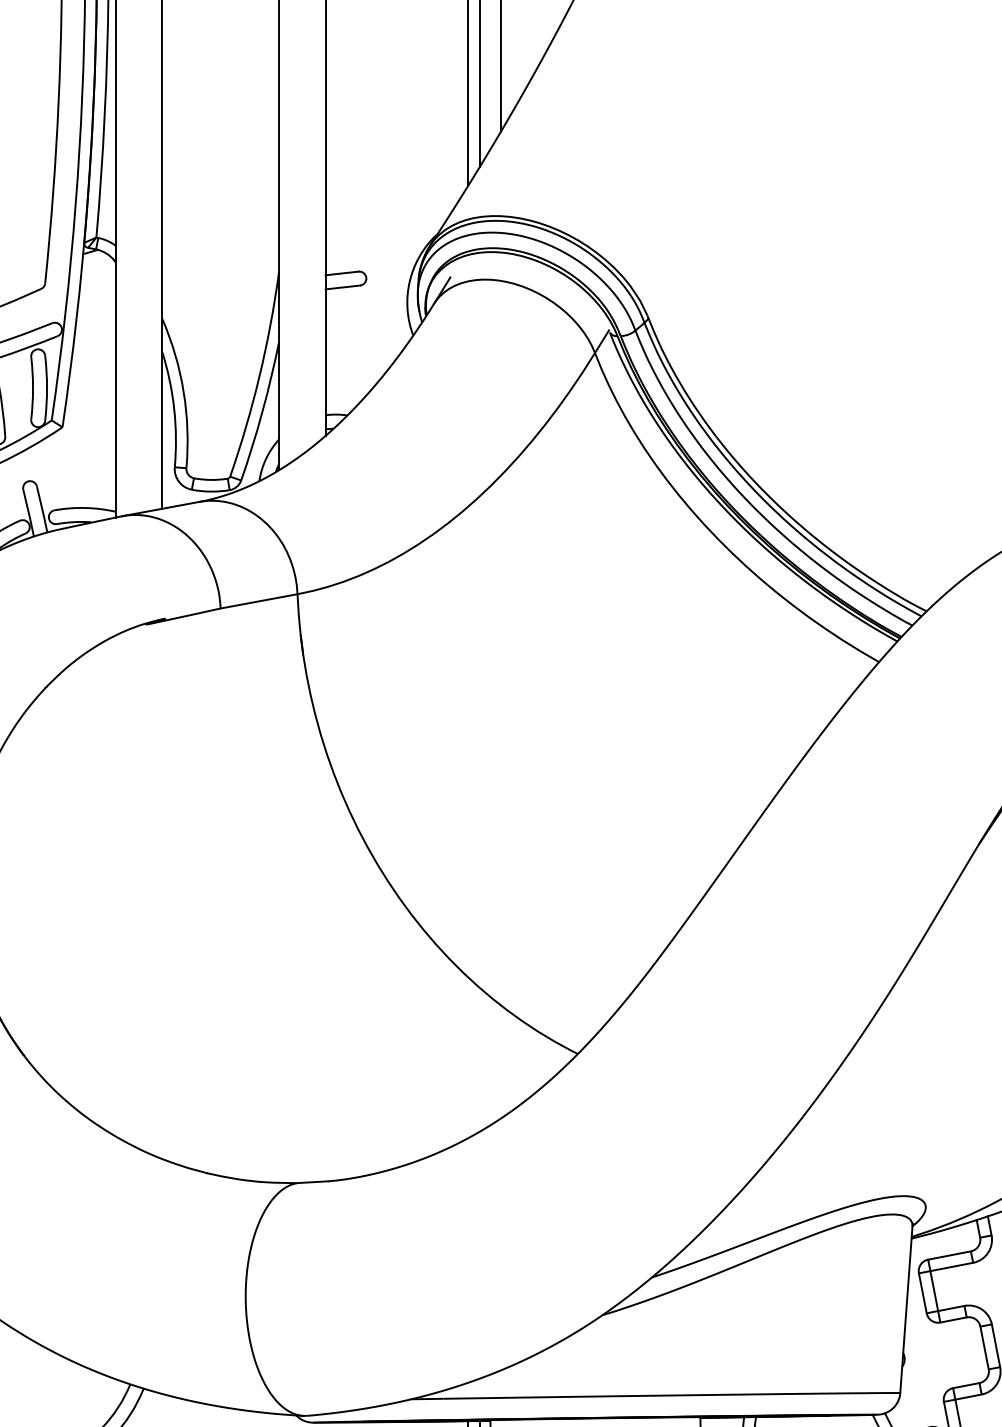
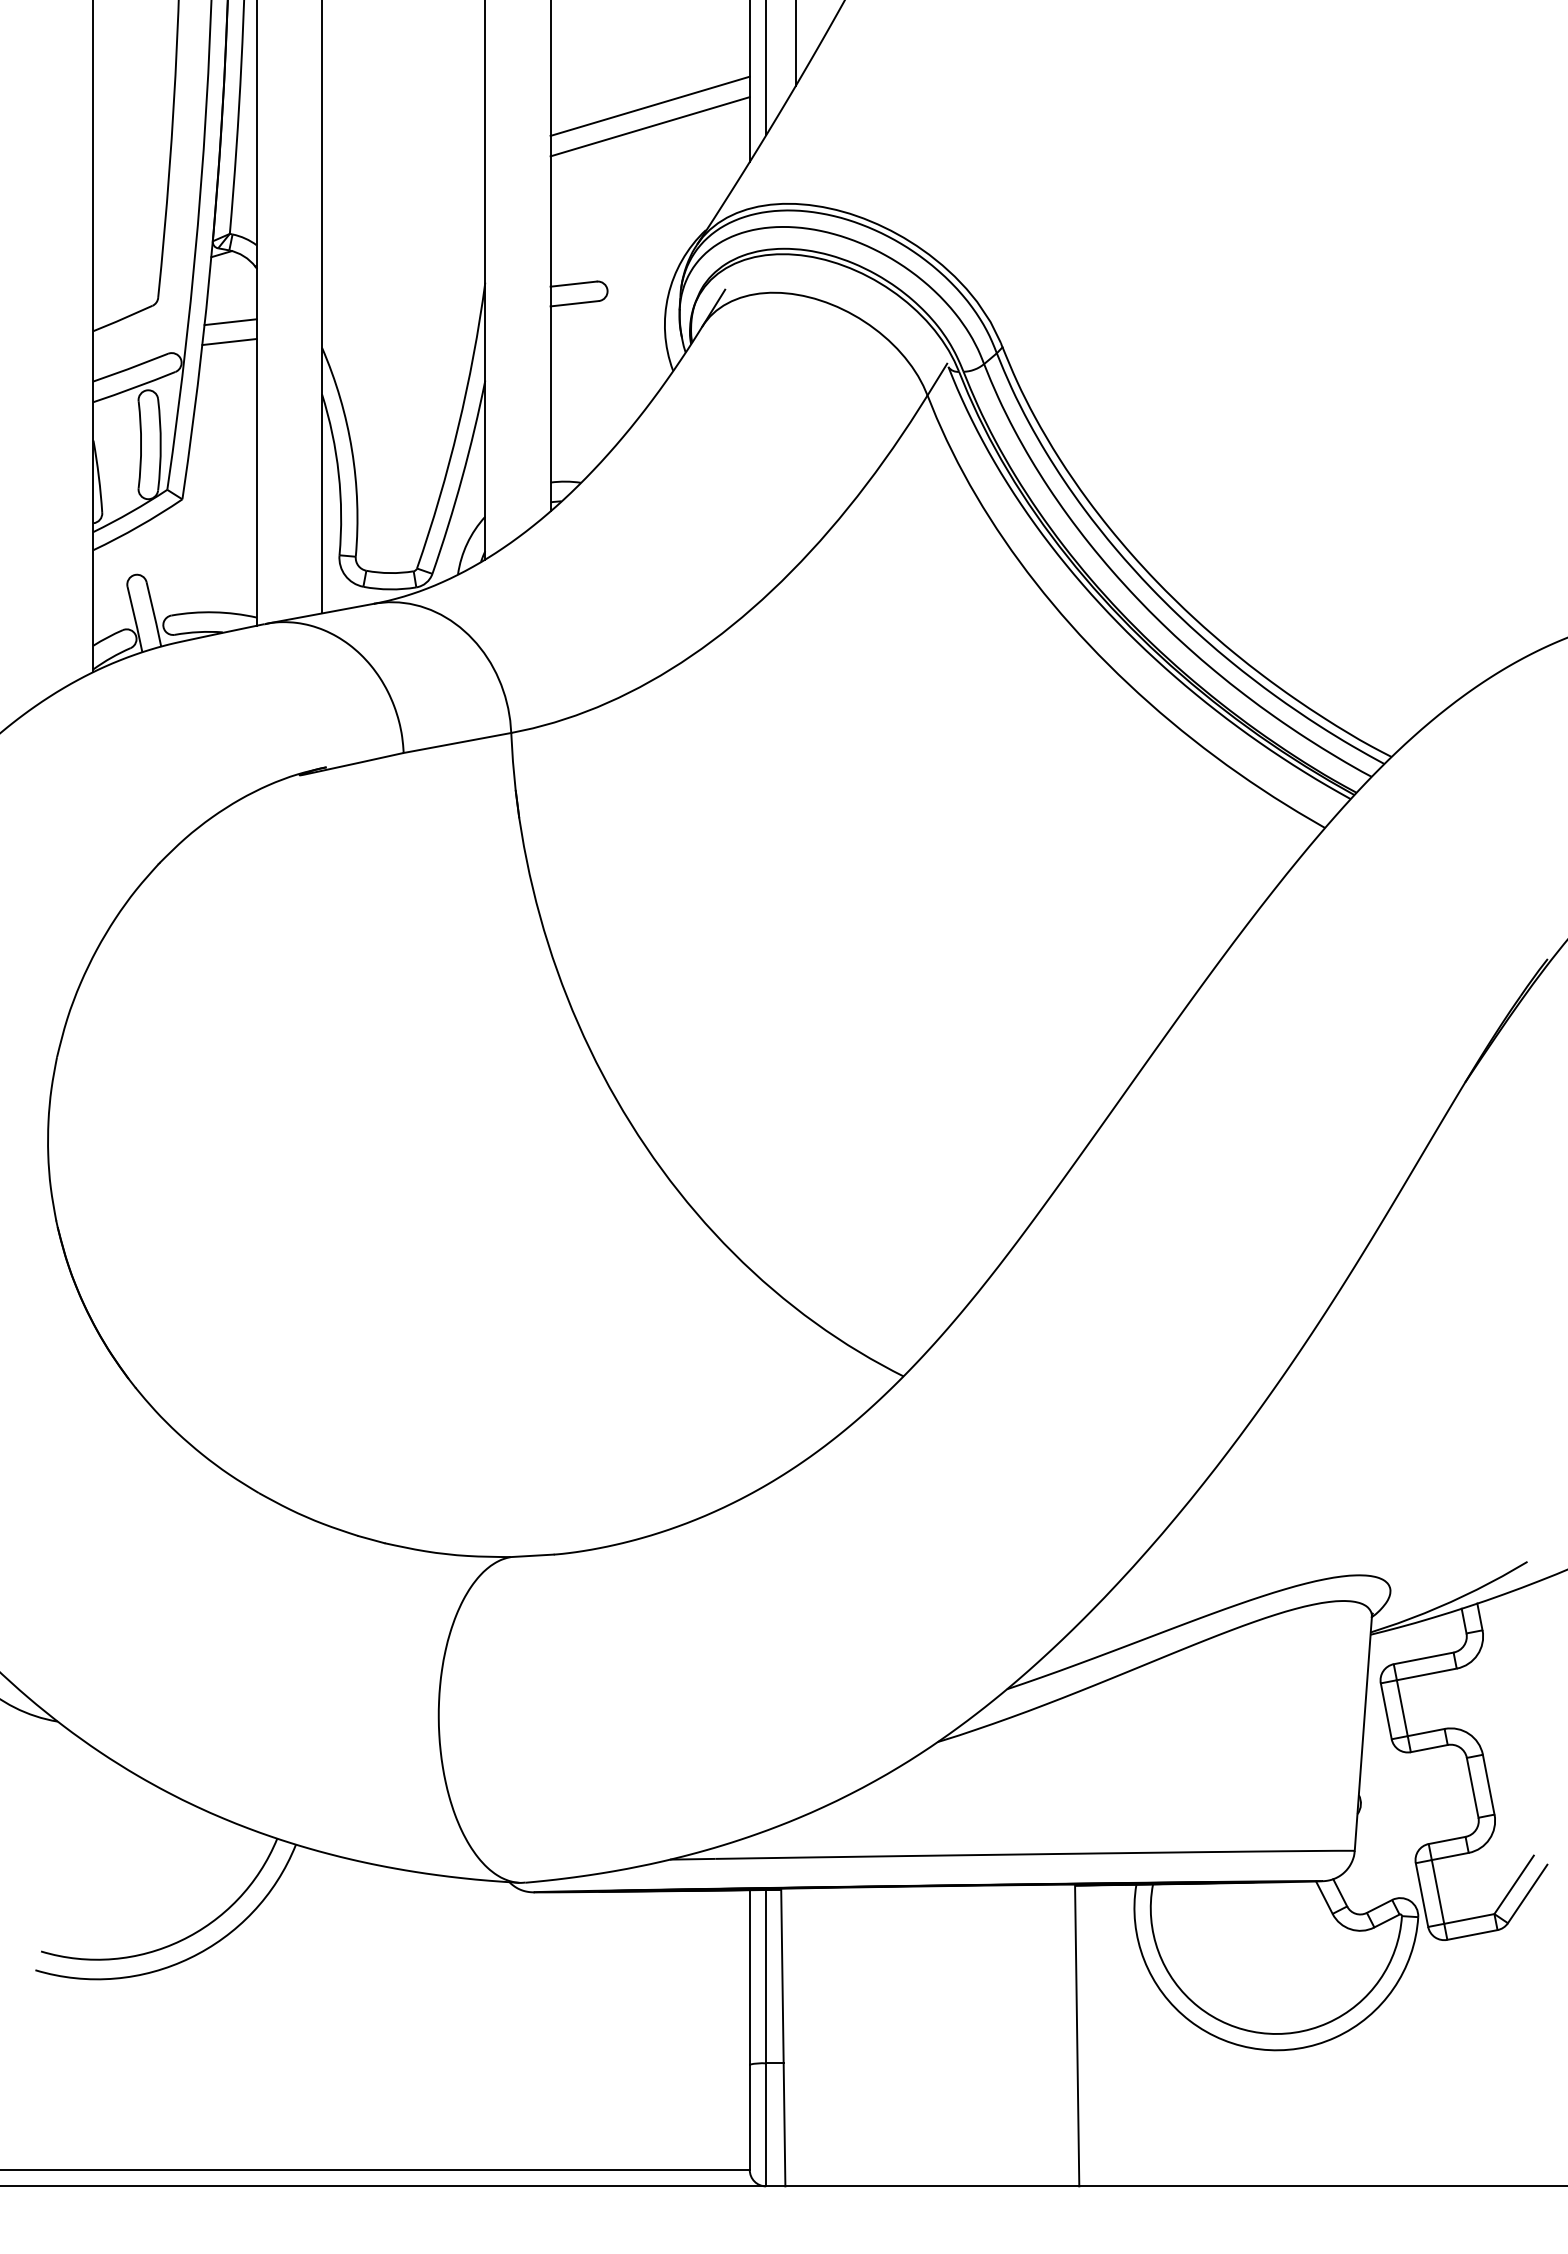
line: (396, 145) -> (649, 105), added
line: (396, 160) -> (649, 126), added
line: (96, 300) -> (230, 322), added
line: (96, 315) -> (229, 342), added

